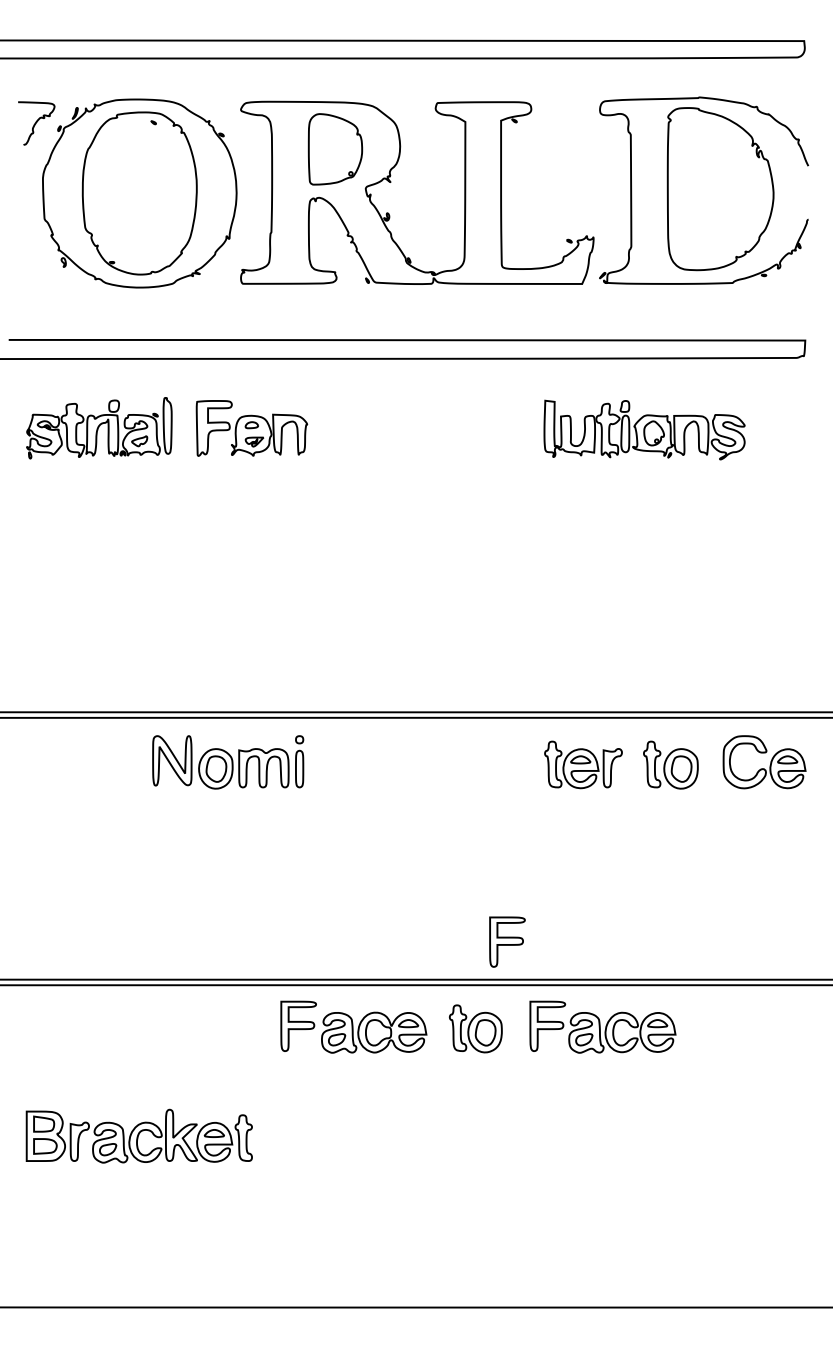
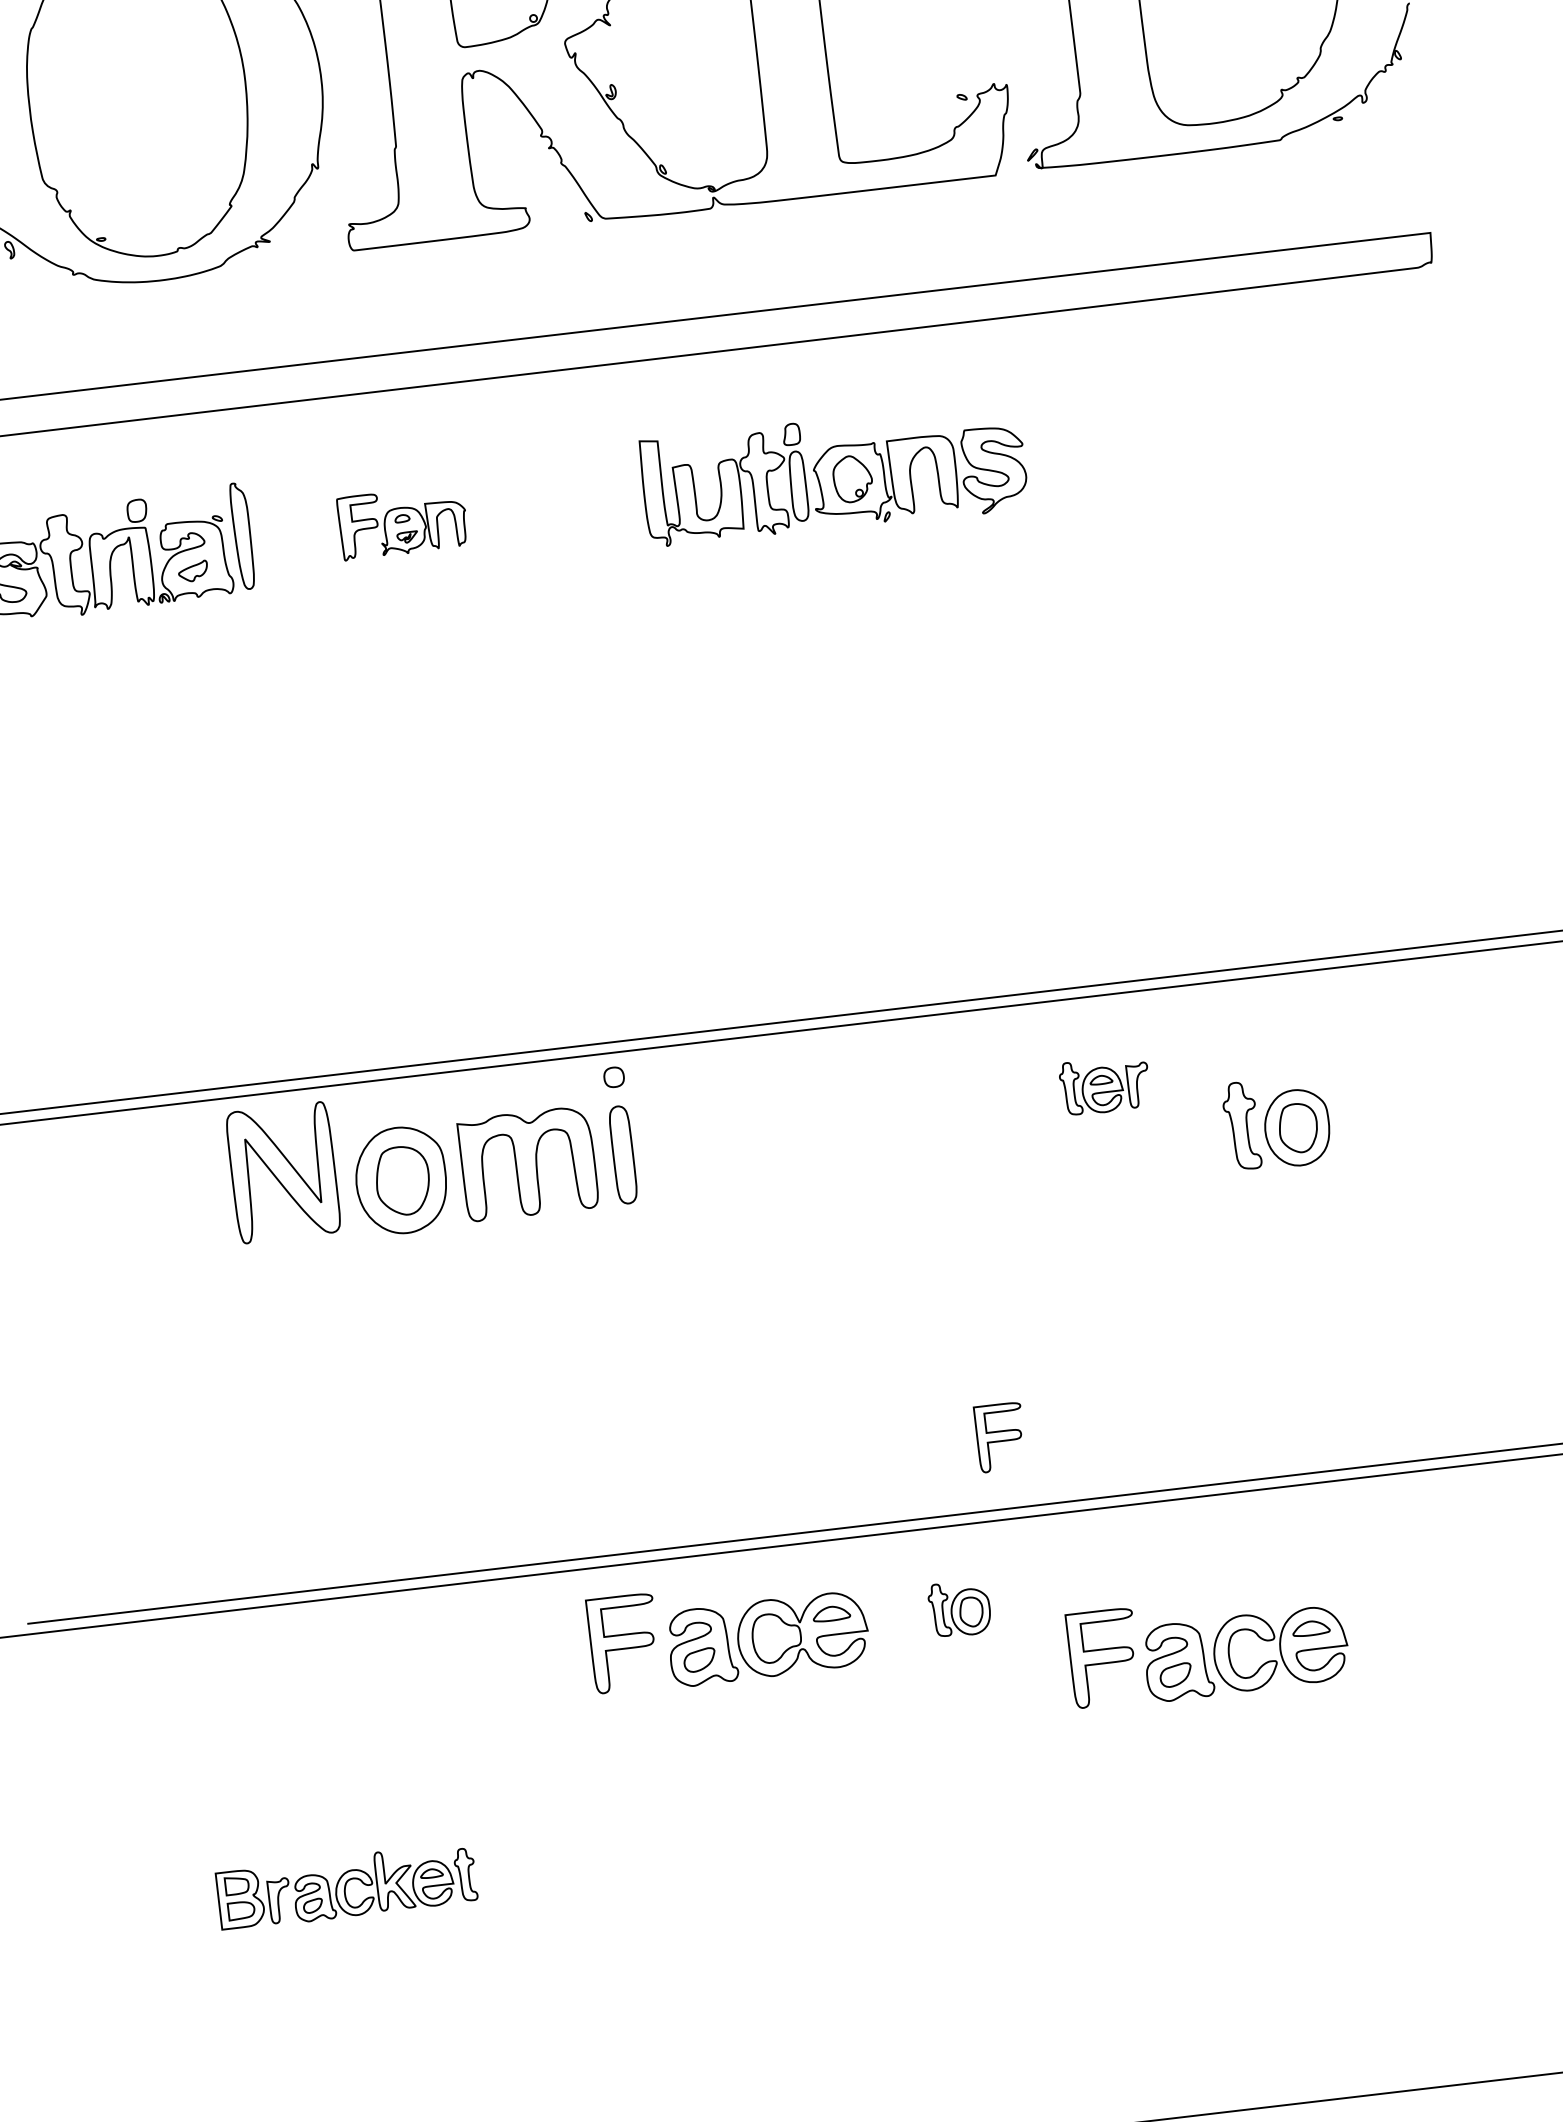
part: (251, 428) -> (402, 522), size x0.6
part: (644, 429) -> (833, 473), moved
part: (228, 762) -> (432, 1159), size x1.4
part: (764, 762) -> (1447, 1040), removed
part: (583, 764) -> (1104, 1084), size x0.6
part: (670, 764) -> (1276, 1121), moved
part: (507, 941) -> (1000, 1436), size x0.7
part: (602, 1026) -> (1207, 1646), moved
part: (475, 1028) -> (959, 1608), size x0.6
part: (138, 1135) -> (345, 1885), size x0.6

